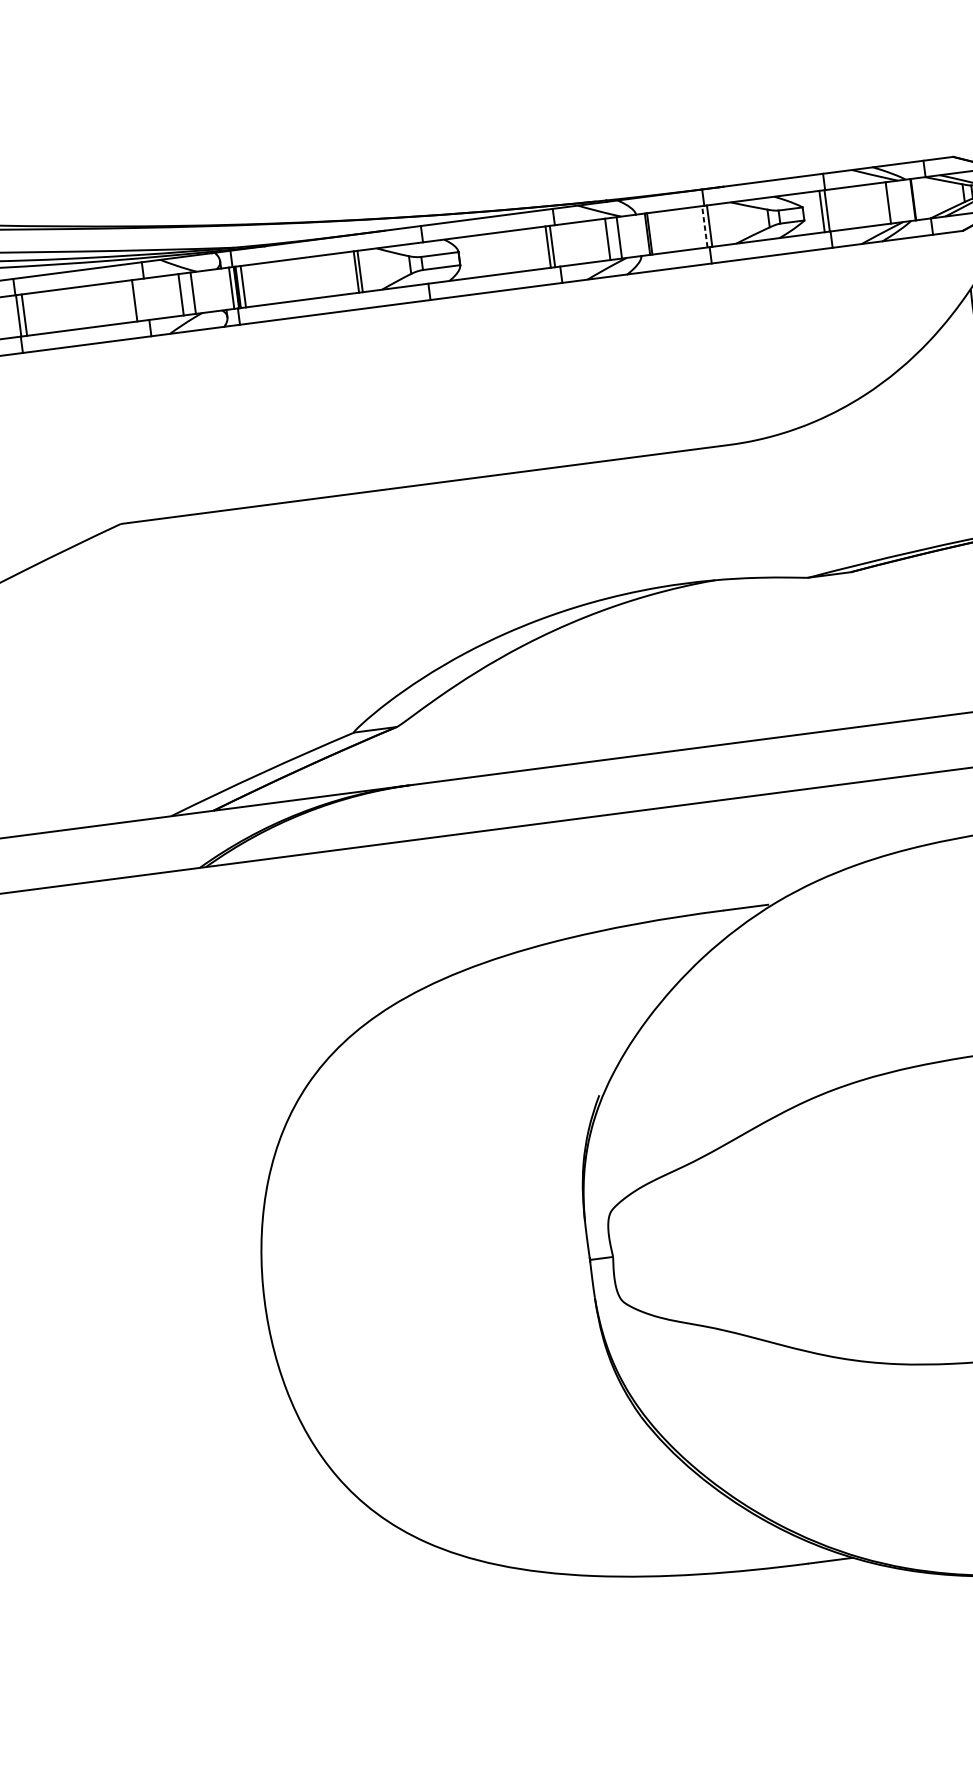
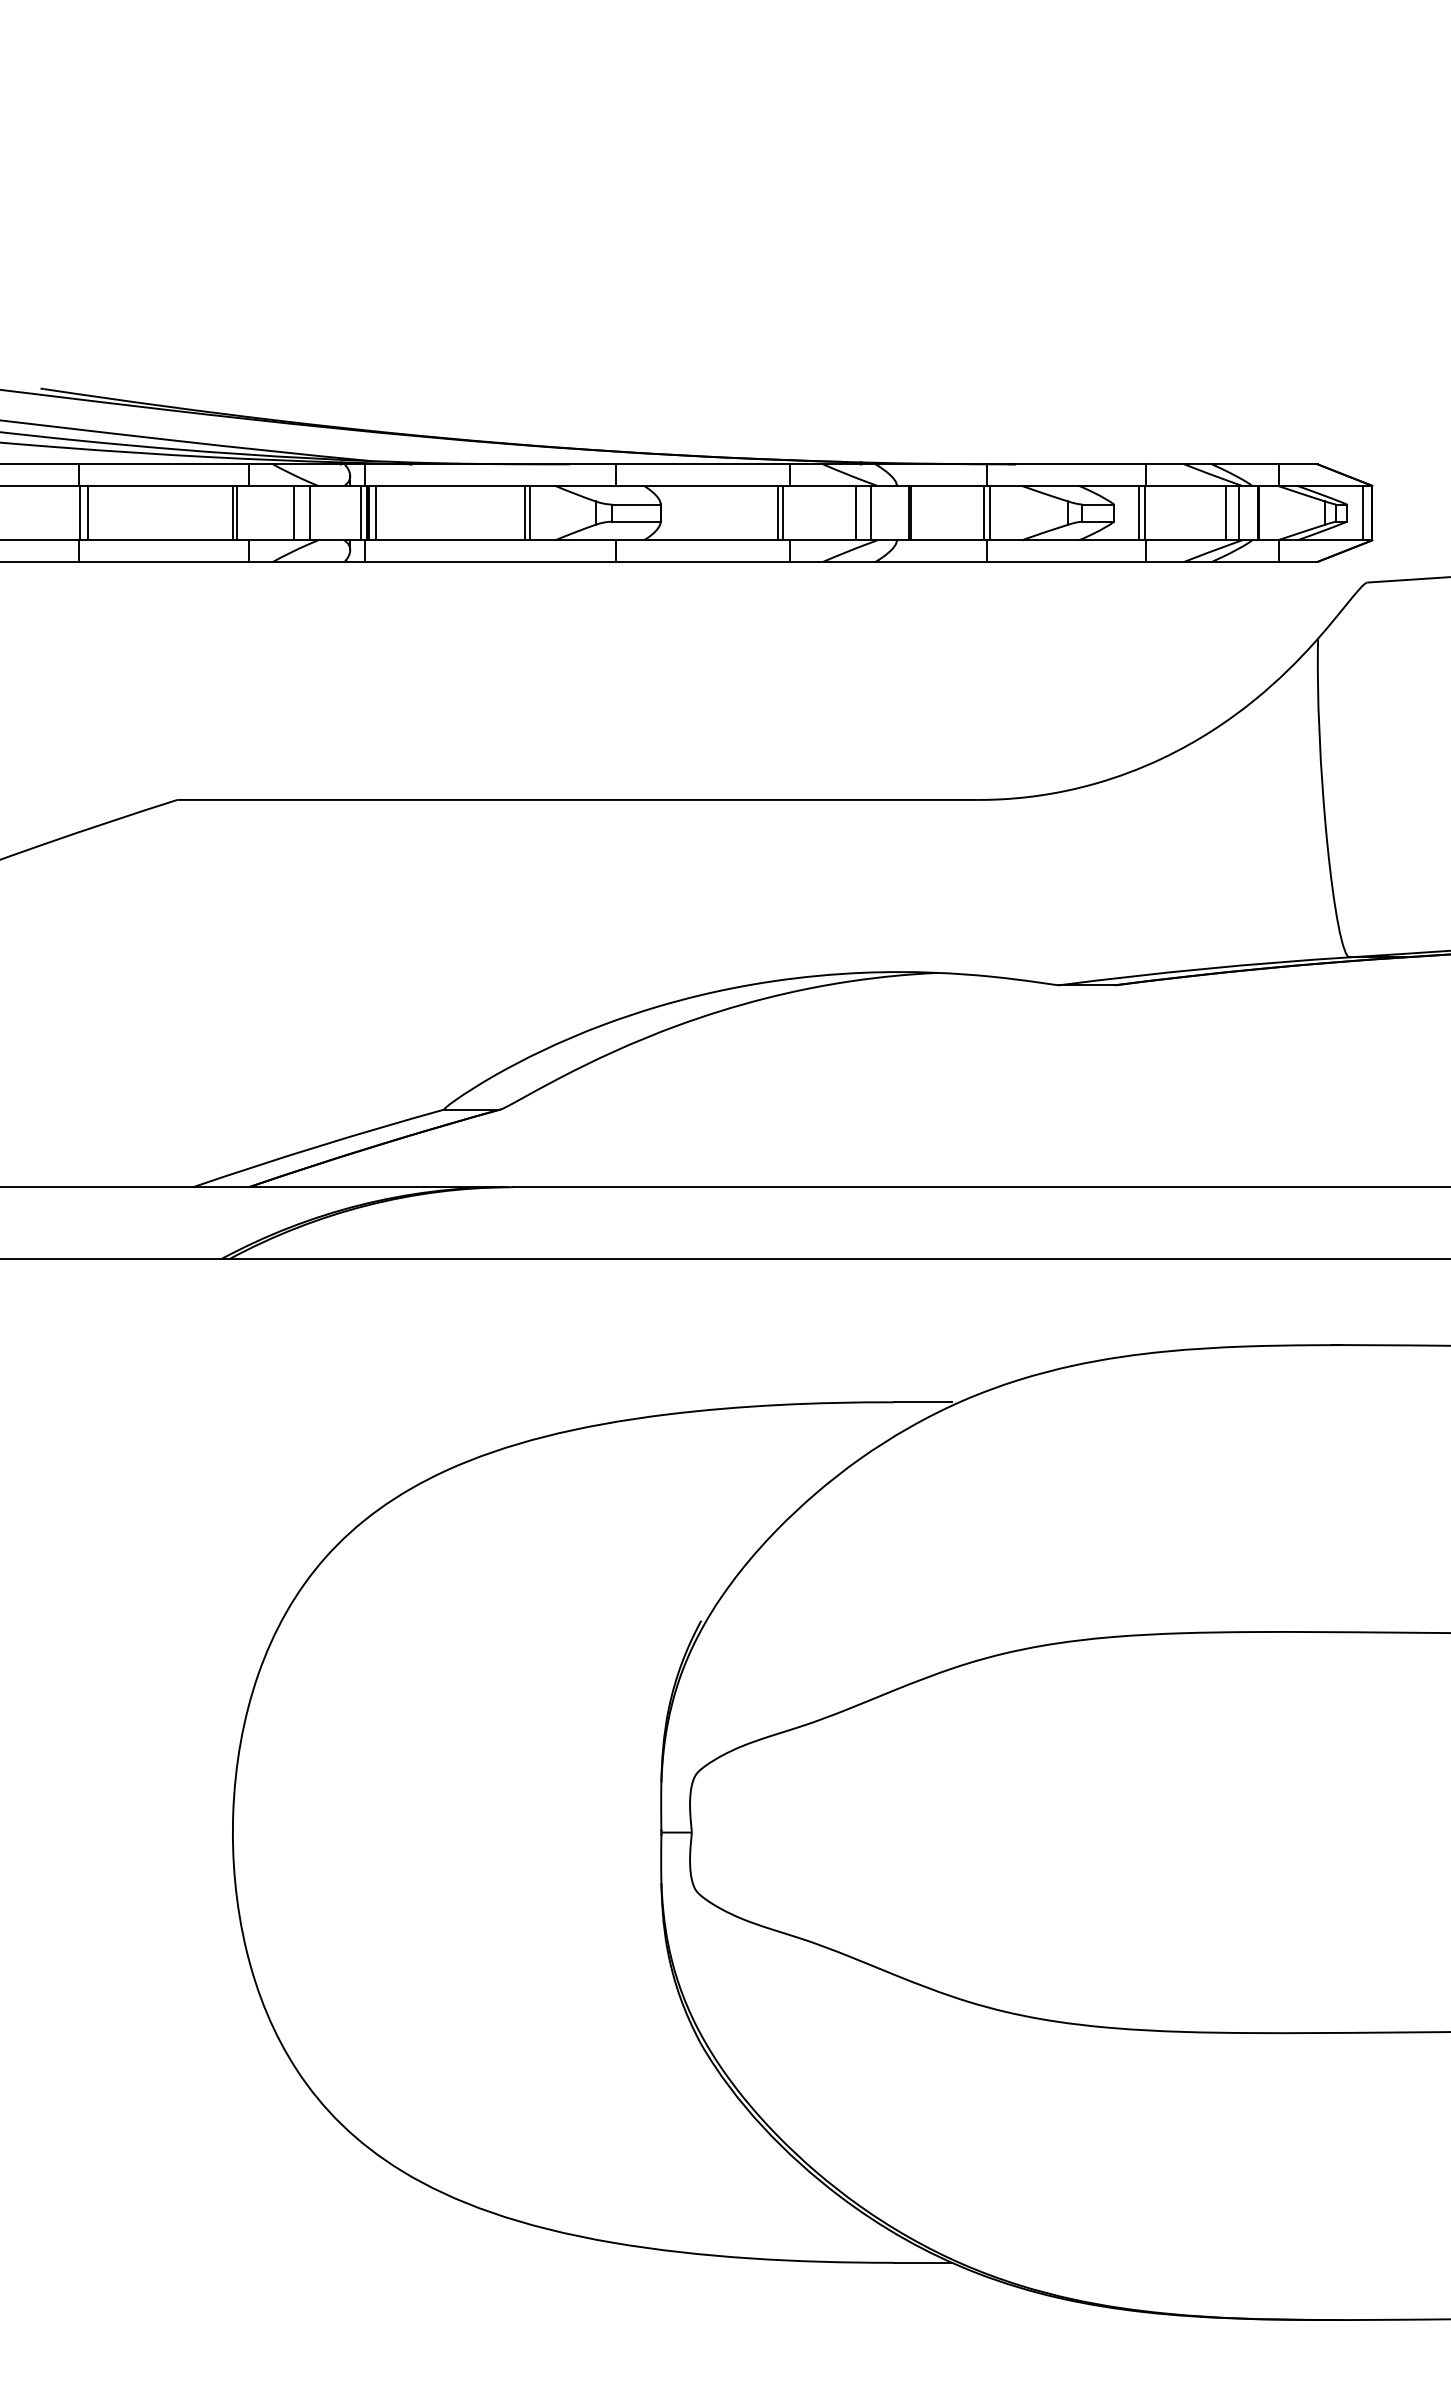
line: (897, 201) -> (1238, 512), added
line: (705, 226) -> (984, 512), dashed -> solid
line: (137, 300) -> (236, 512), added

